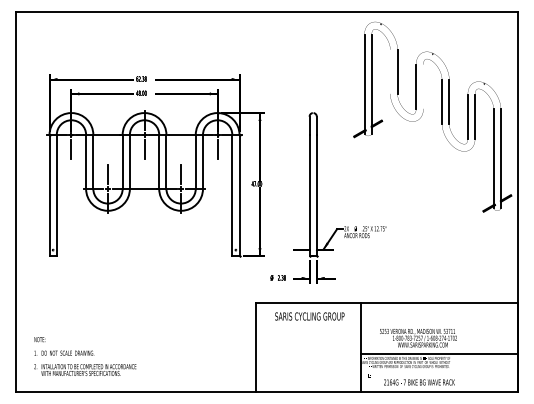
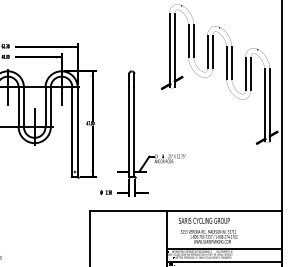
line: (390, 71) -> (188, 40), added
line: (423, 86) -> (212, 51), added
text: (309, 316) -> (204, 220), moved
line: (438, 372) -> (223, 262), added

